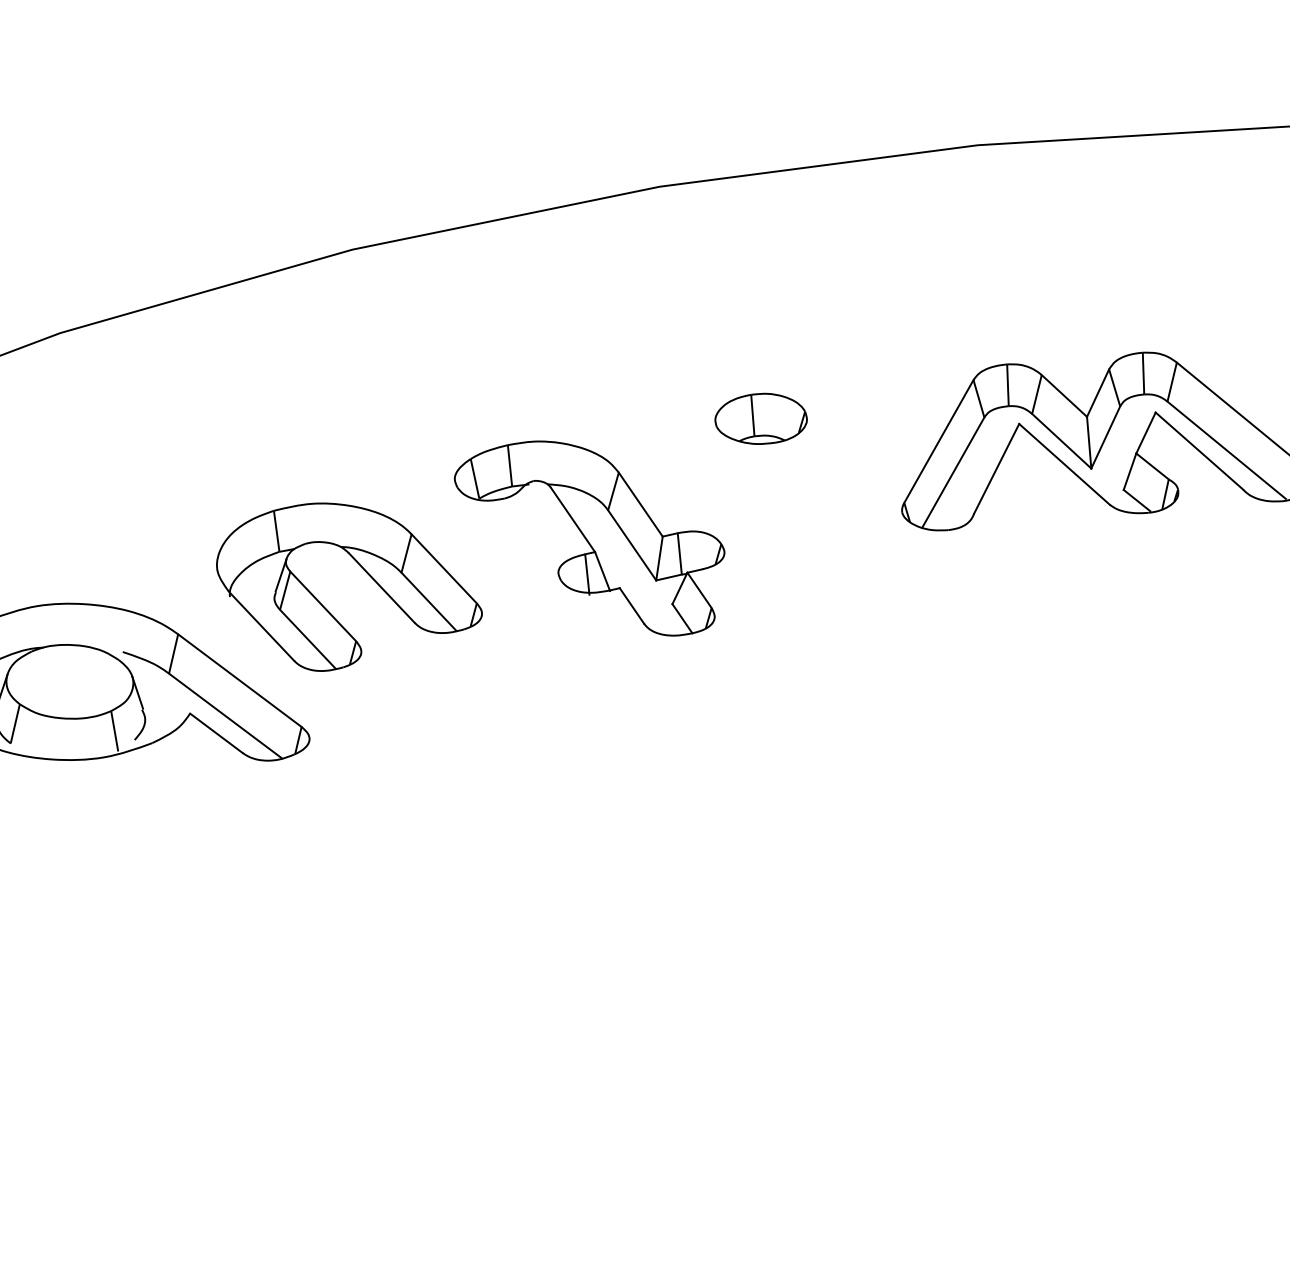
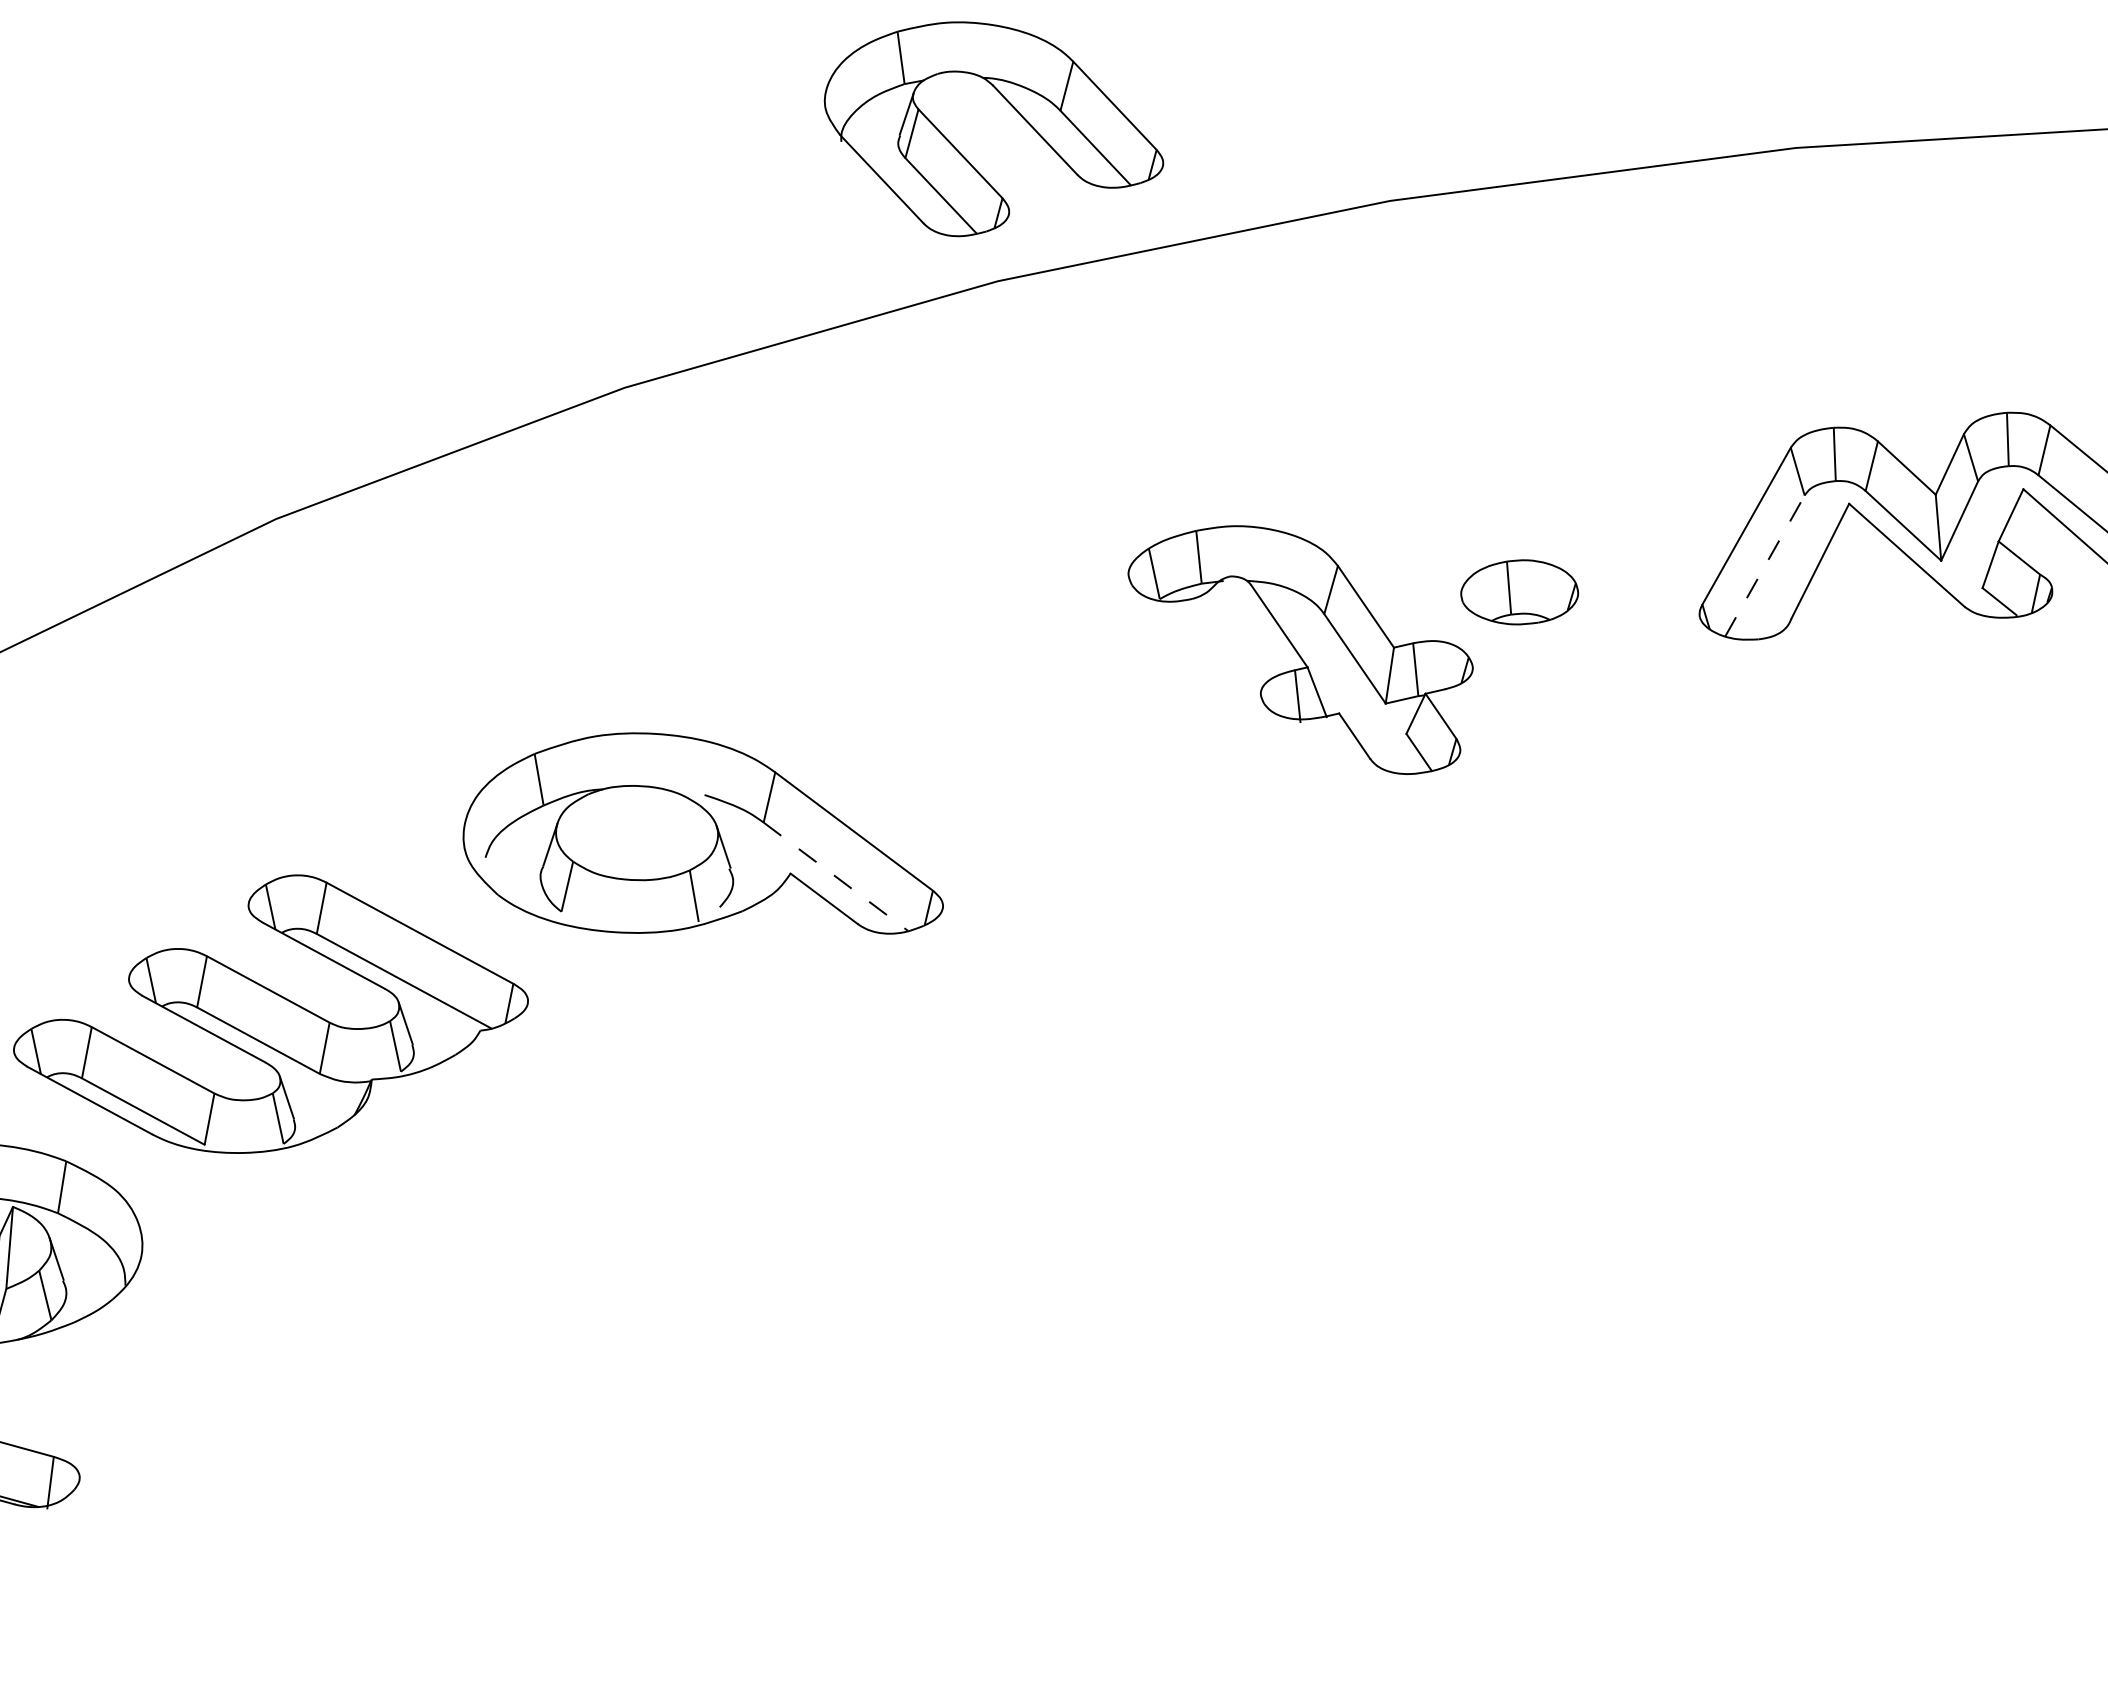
part: (761, 419) -> (1519, 592), moved
line: (952, 473) -> (1764, 566), solid -> dashed
part: (364, 570) -> (1013, 108), moved
line: (226, 716) -> (836, 877), solid -> dashed

